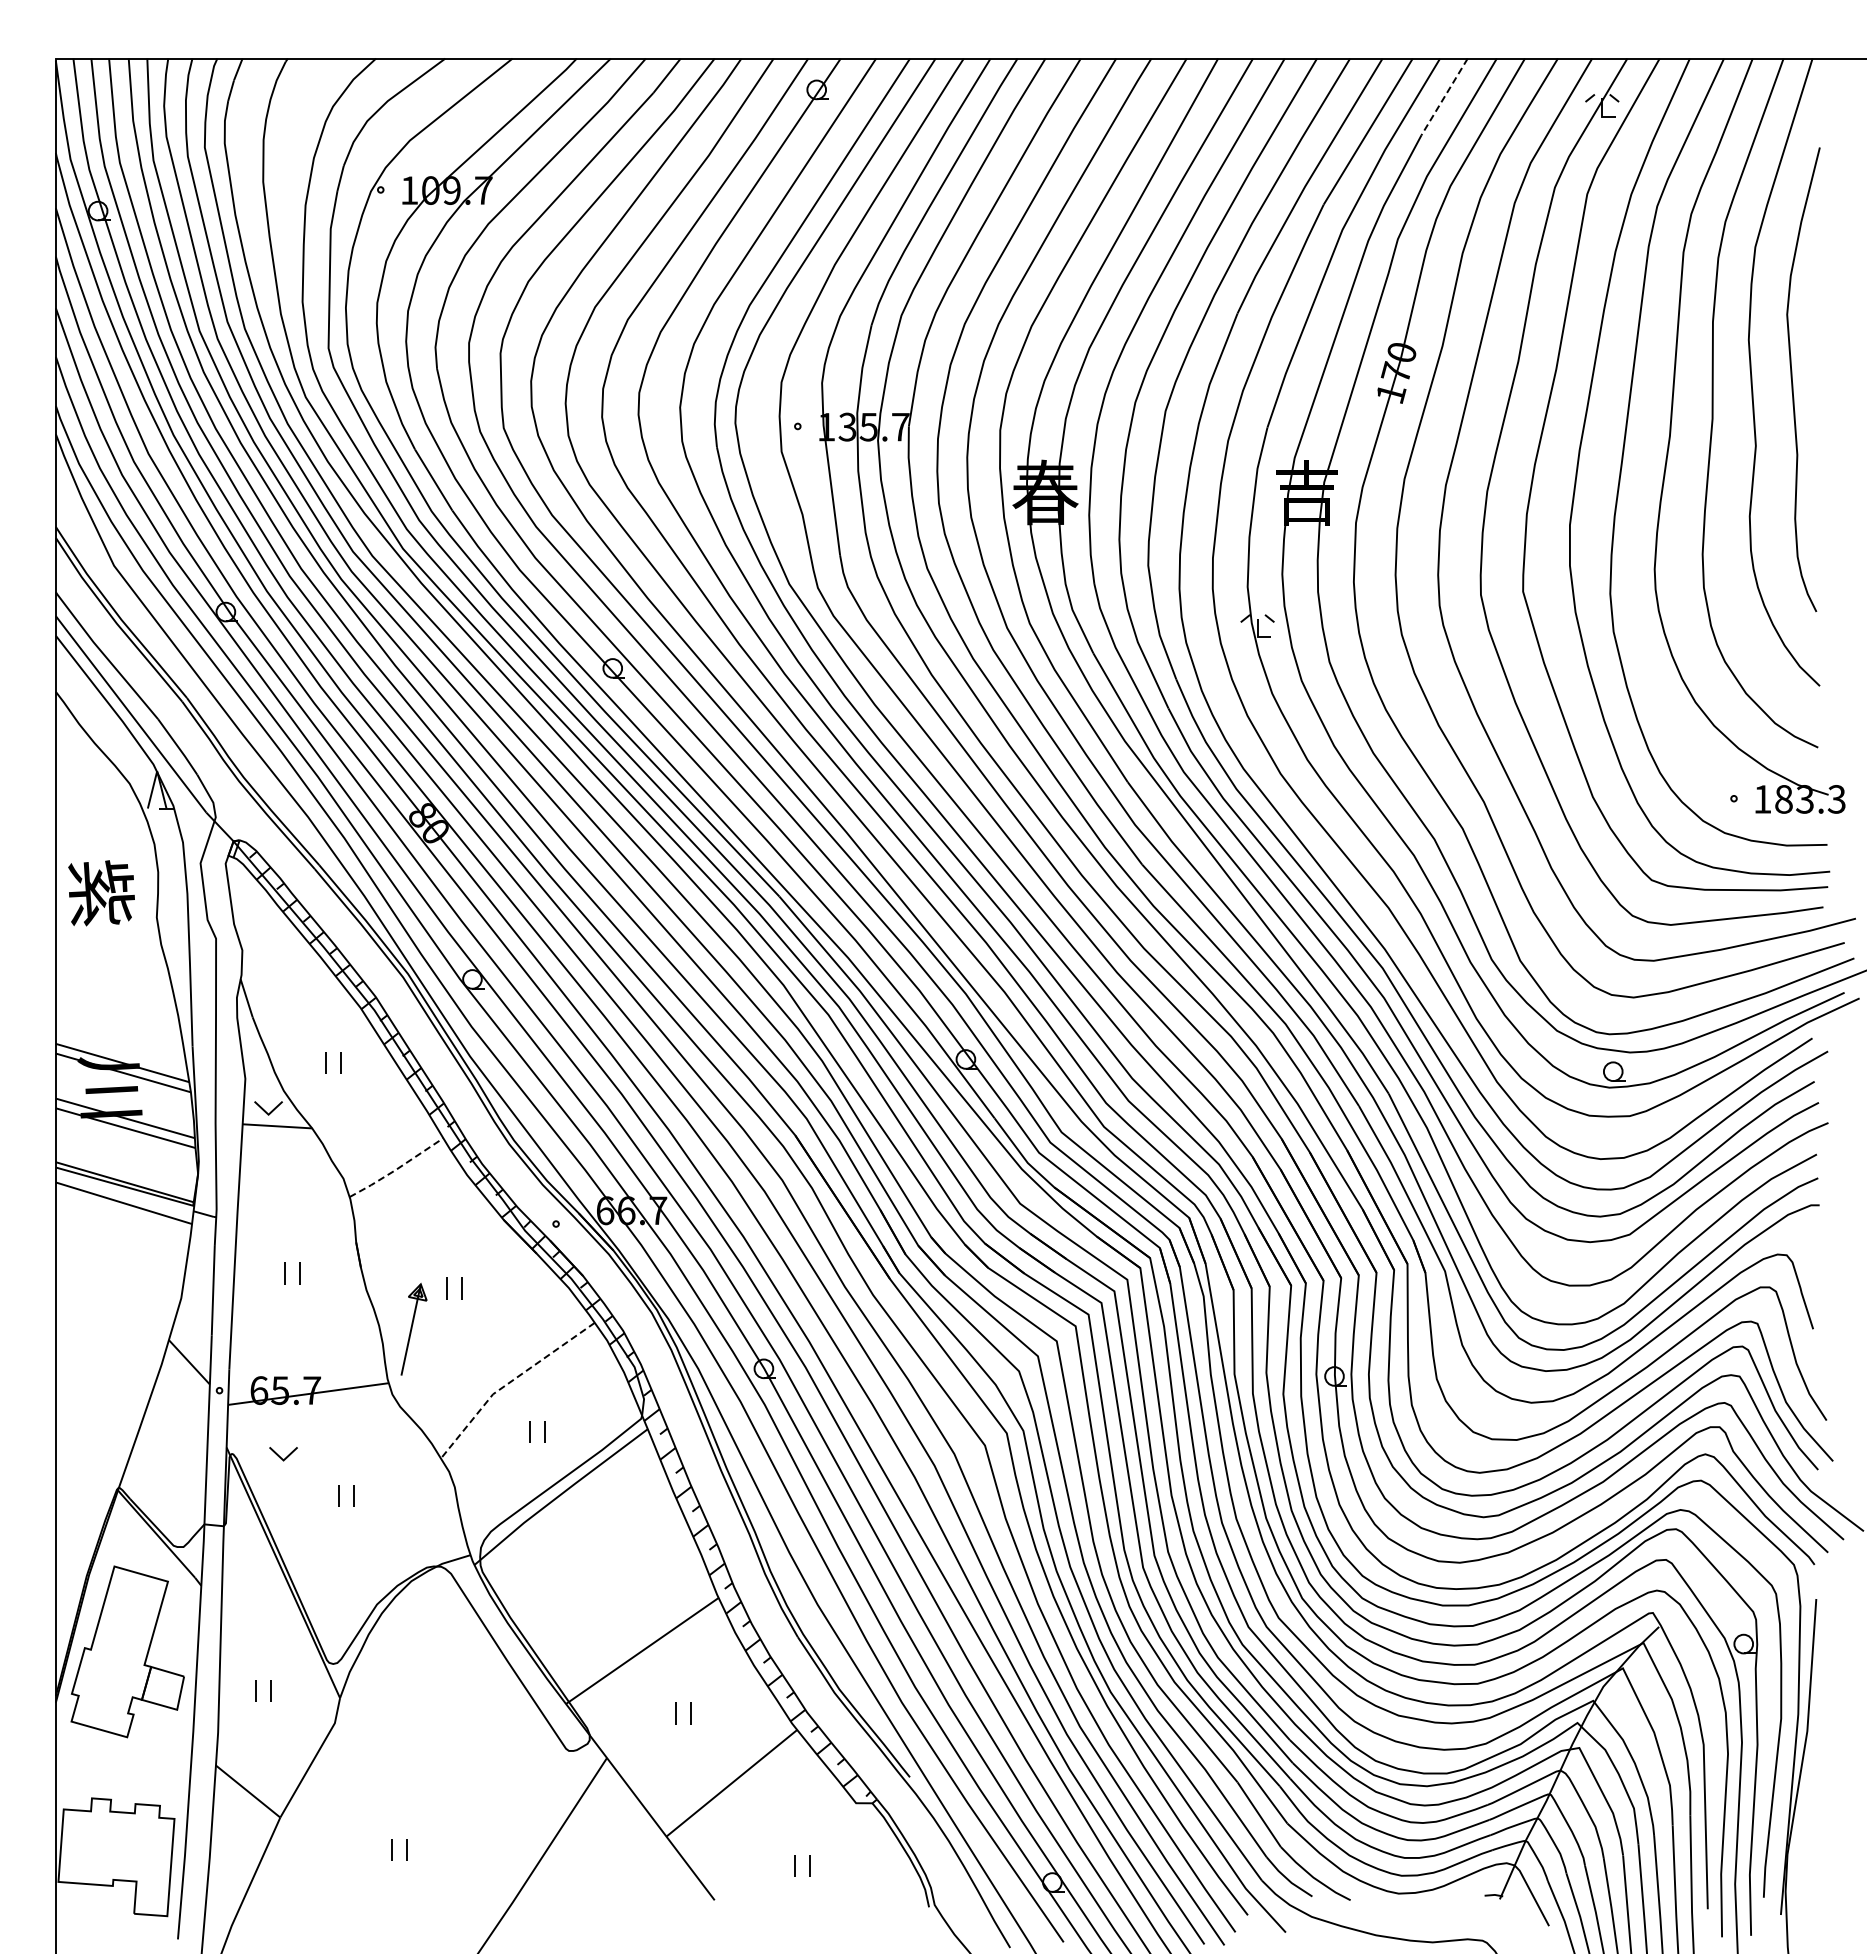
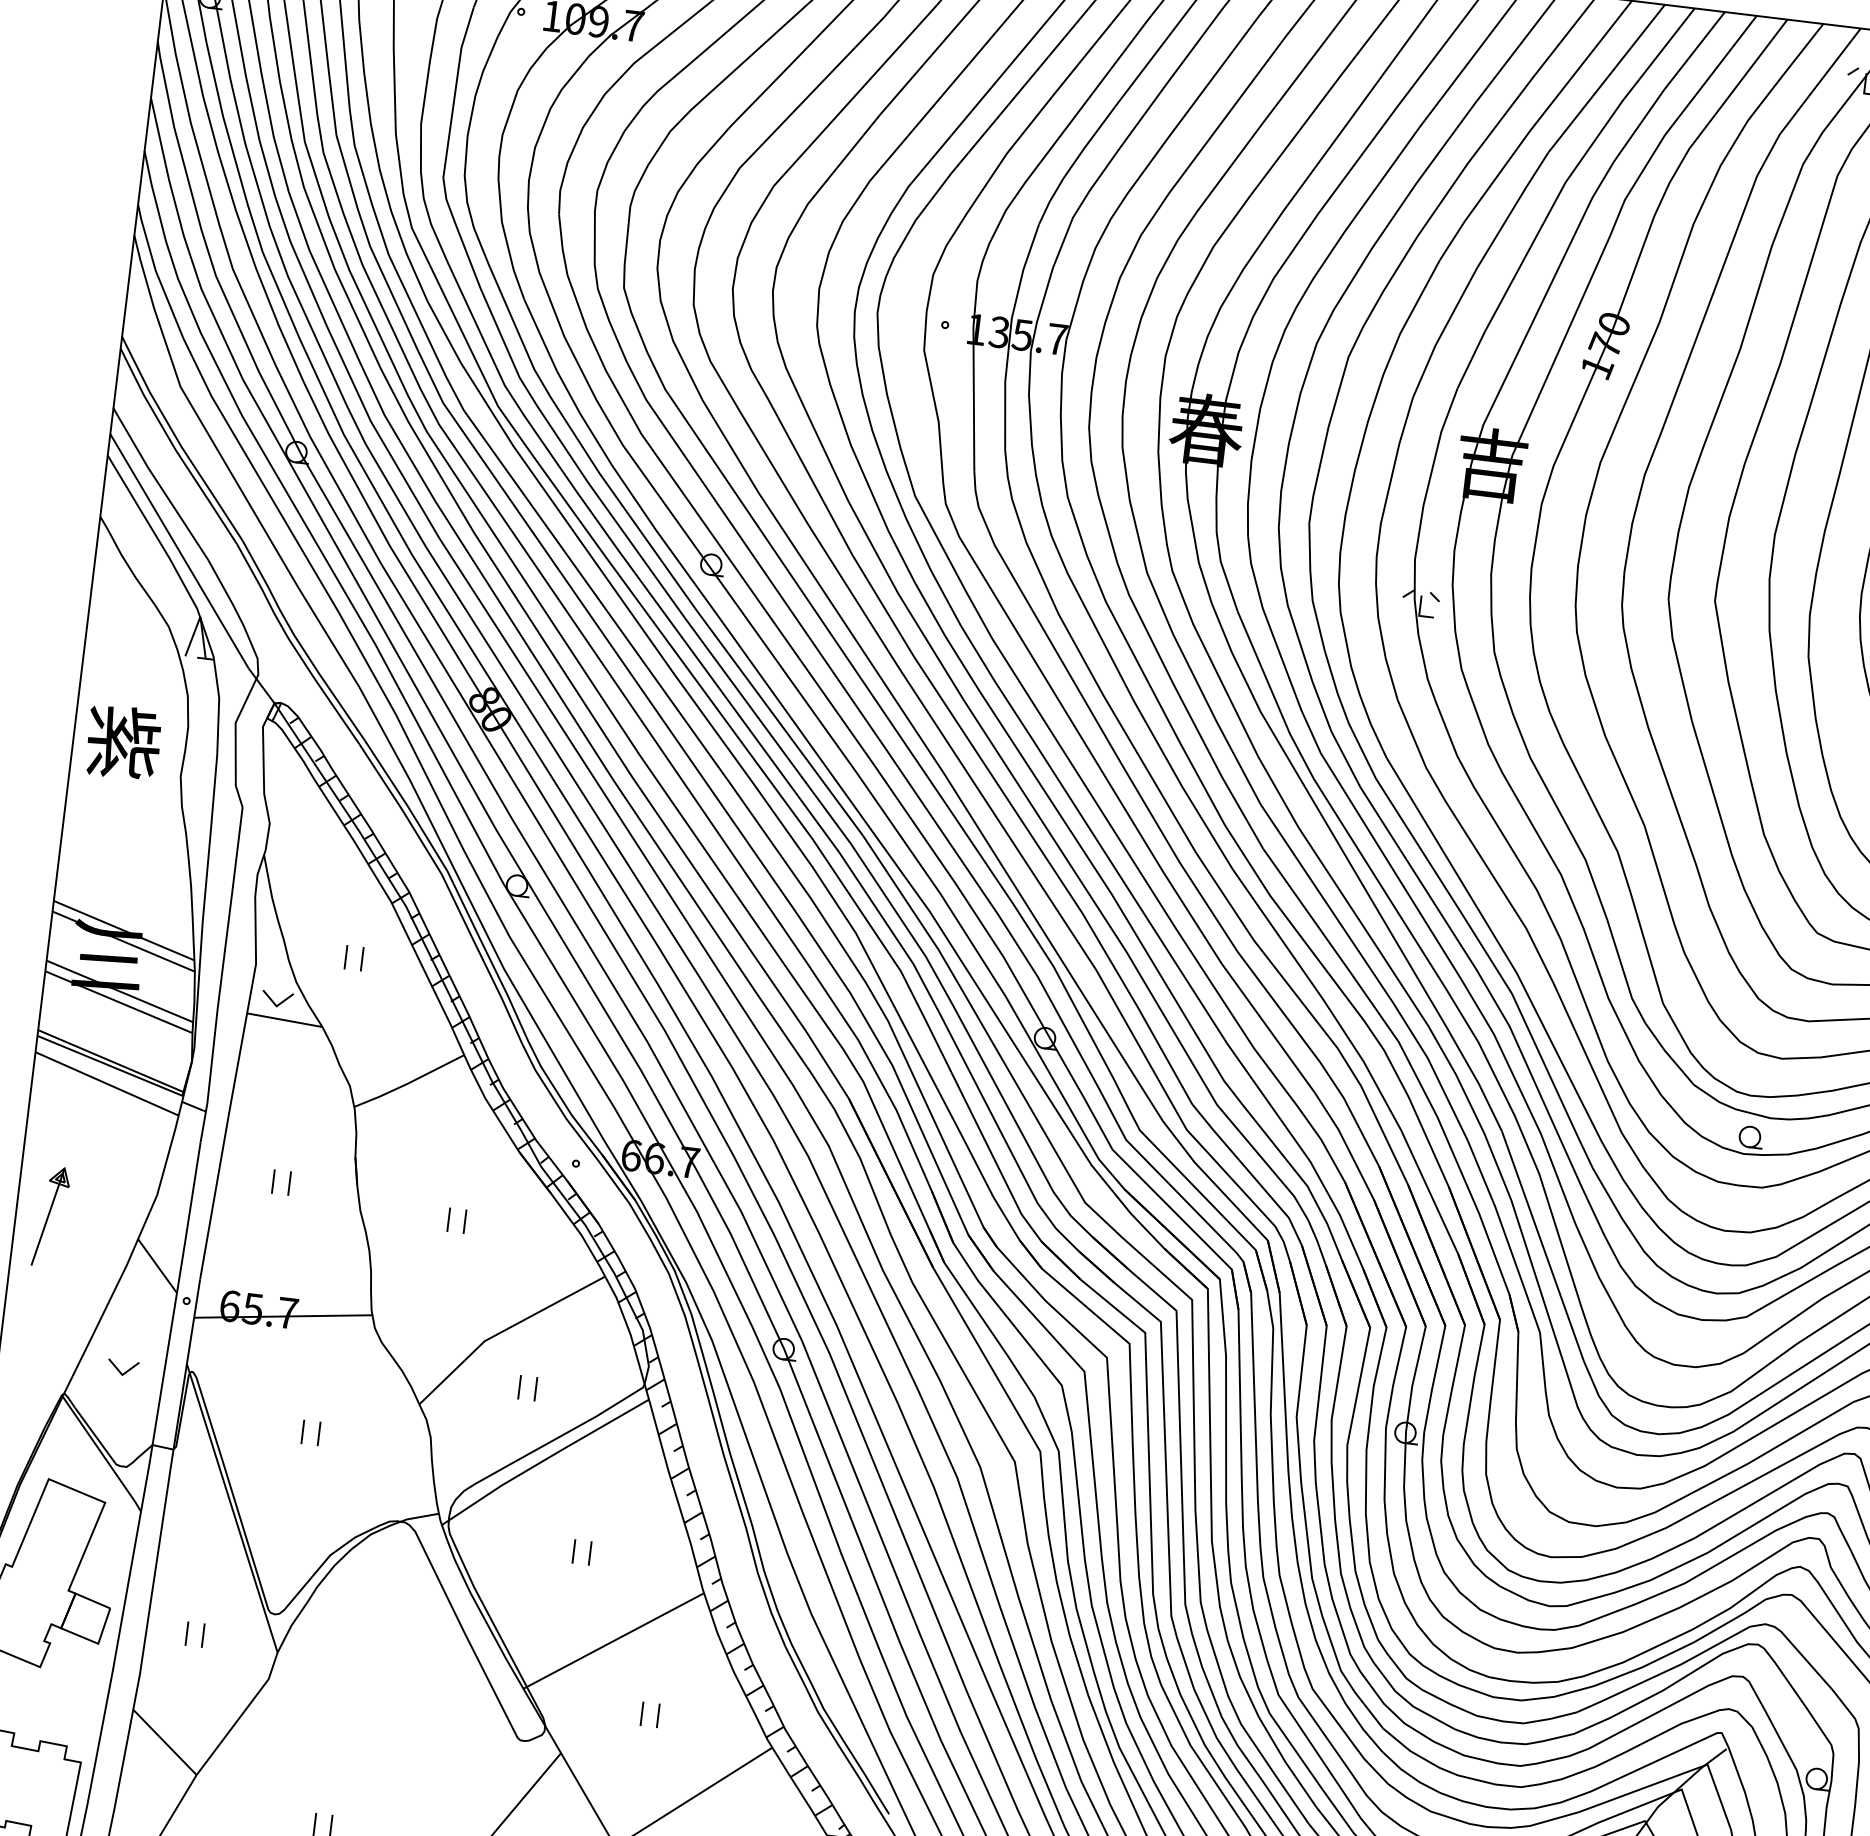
line: (1444, 96) -> (1694, 50), dashed -> solid
line: (396, 1169) -> (409, 1083), dashed -> solid
part: (413, 1328) -> (50, 1215), moved
line: (509, 1382) -> (504, 1330), dashed -> solid
part: (283, 1454) -> (123, 1368), moved
part: (597, 1574) -> (574, 1551), added

